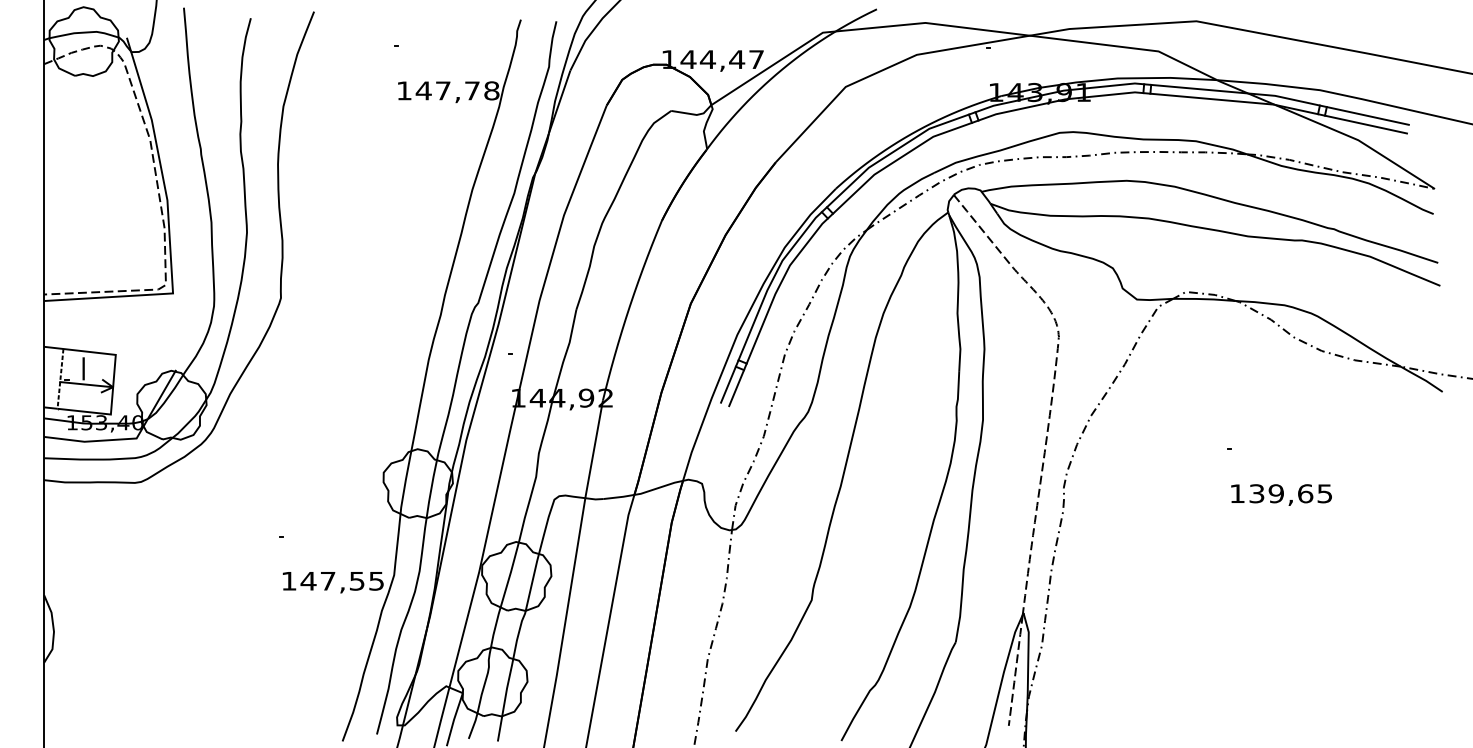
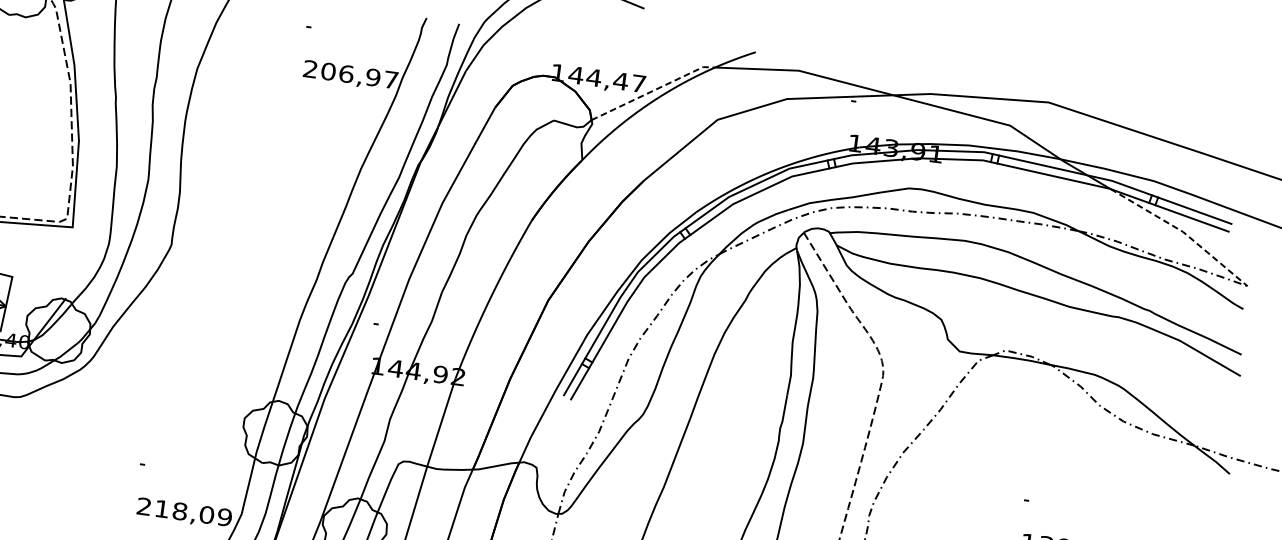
line: (773, 64) -> (653, 90), solid -> dashed
text: (448, 90) -> (351, 74), 147,78 -> 206,97
line: (1358, 140) -> (1183, 232), solid -> dashed
text: (332, 580) -> (184, 511), 147,55 -> 218,09

